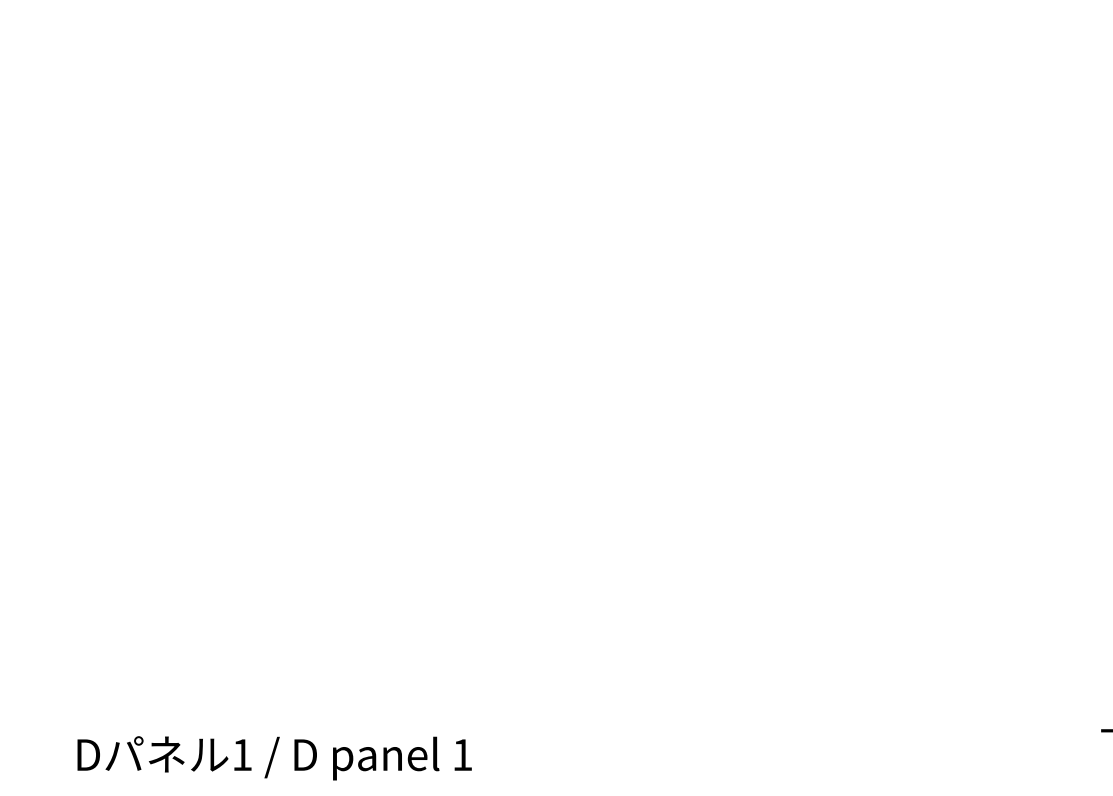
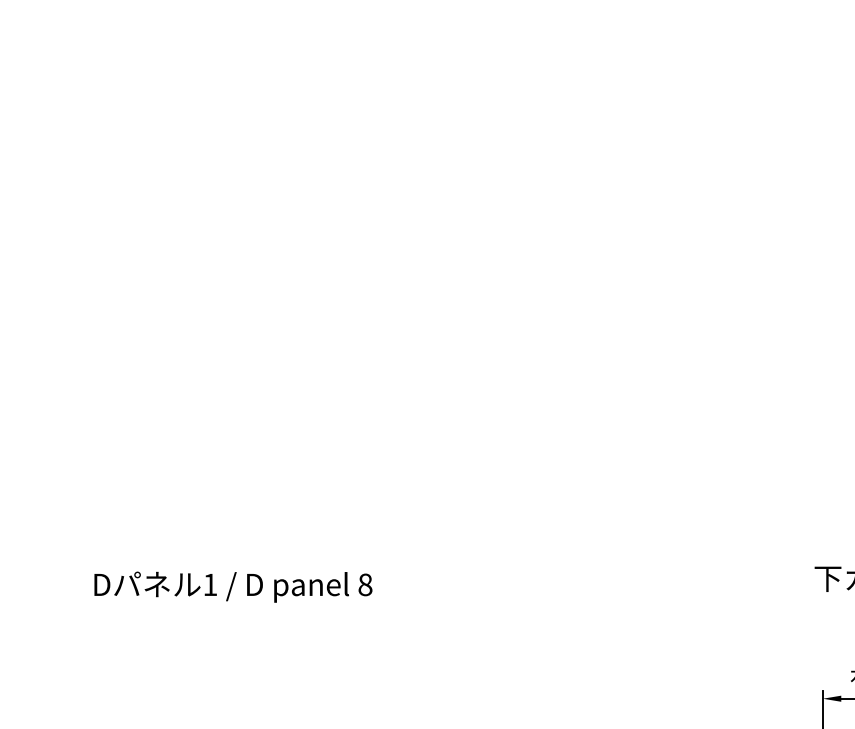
text: (462, 754) -> (365, 584), 1 -> 8

